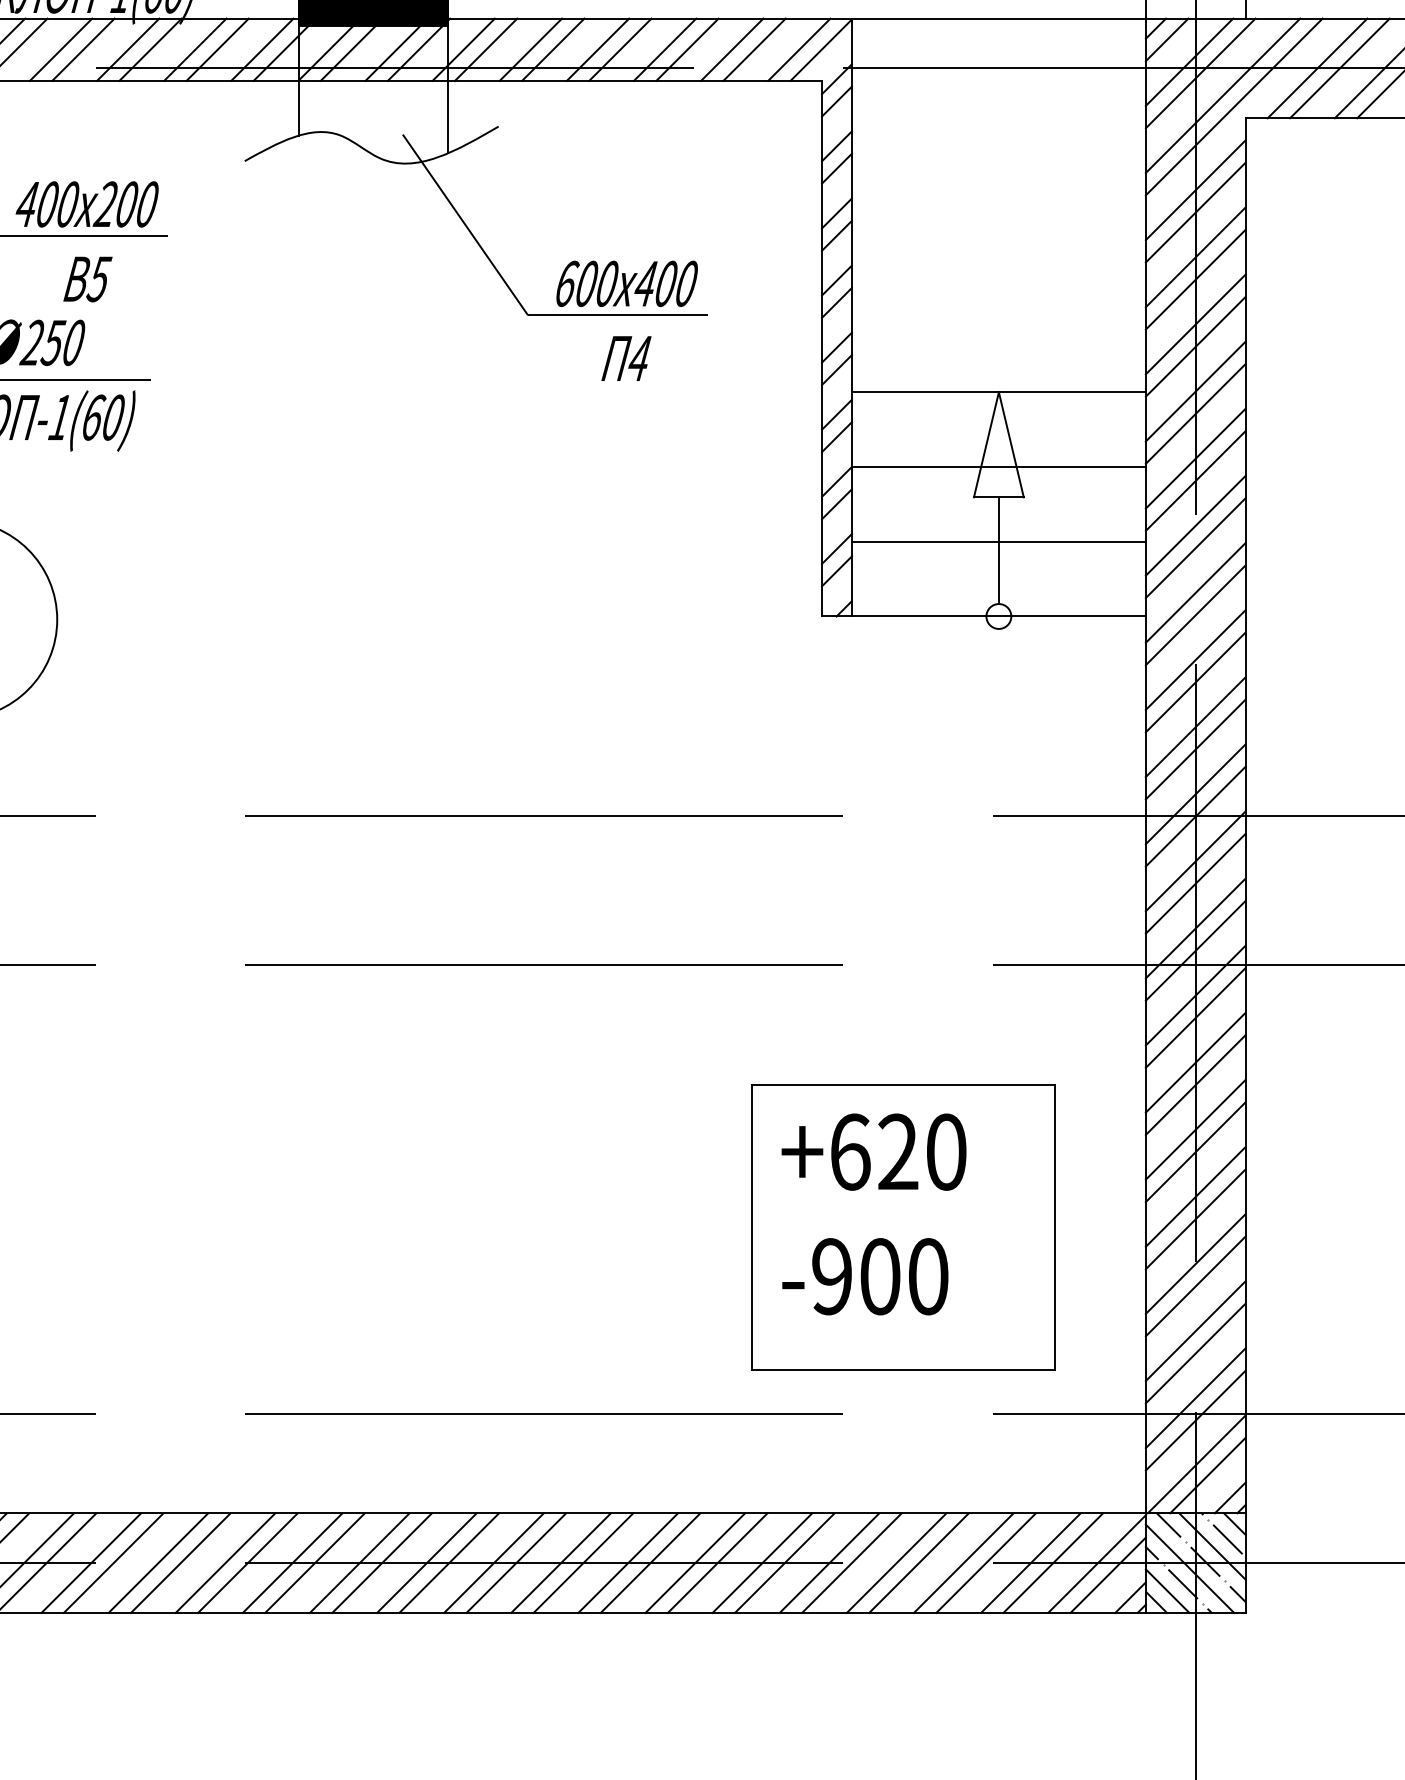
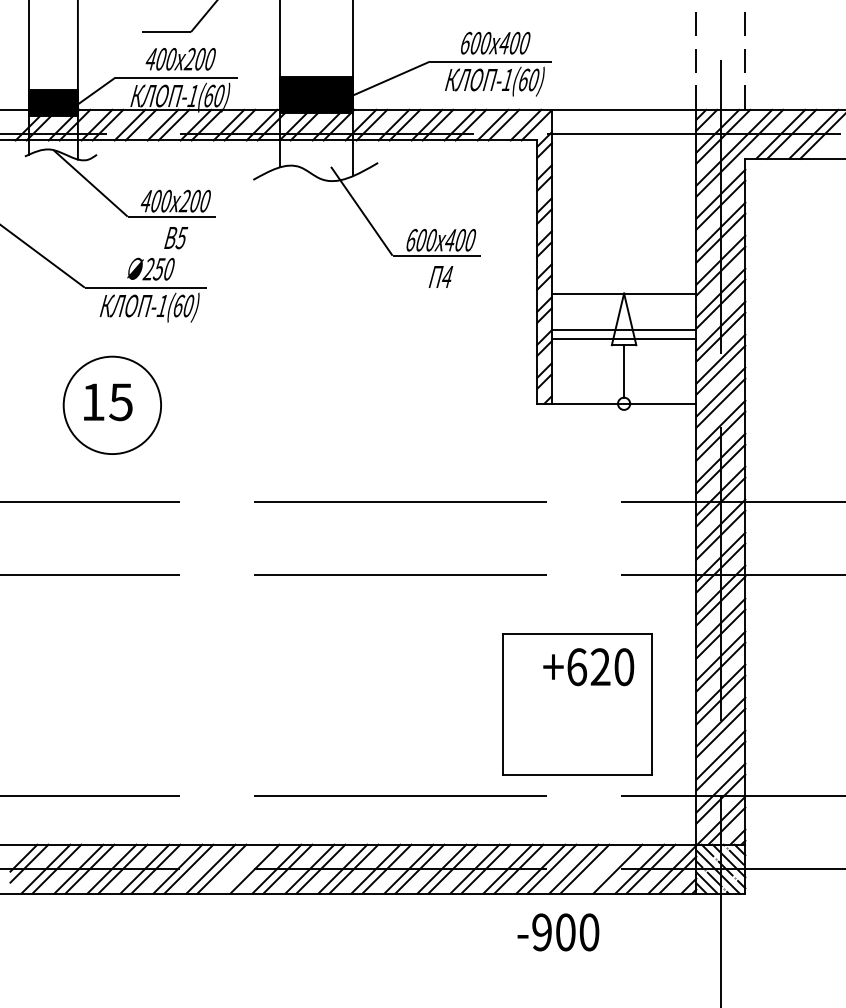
line: (997, 542) -> (623, 339), moved
text: (873, 1152) -> (588, 667), moved
text: (865, 1276) -> (558, 932), moved
line: (224, 1561) -> (243, 868), removed
line: (963, 1561) -> (606, 868), removed

